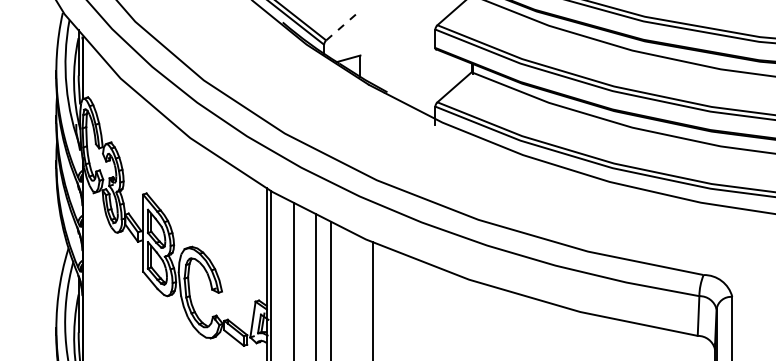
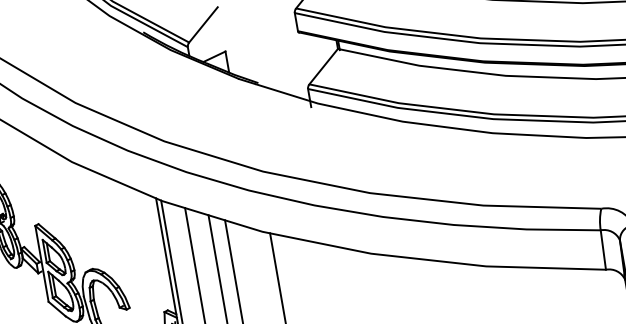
line: (343, 25) -> (203, 24), dashed -> solid

